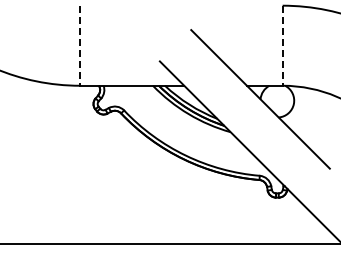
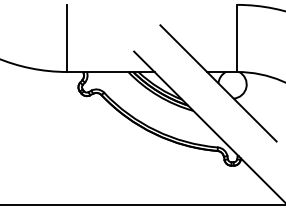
line: (80, 46) -> (67, 39), dashed -> solid
line: (282, 46) -> (236, 39), dashed -> solid

